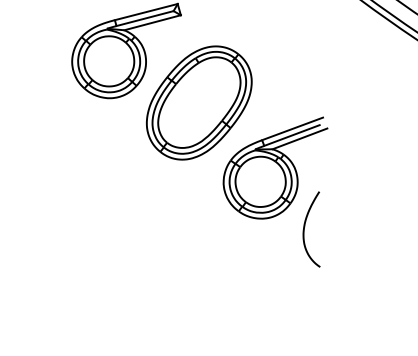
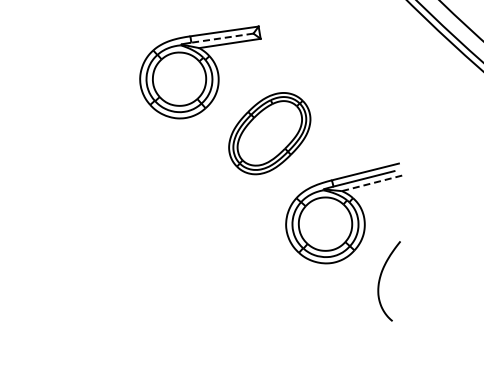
line: (144, 18) -> (221, 38), solid -> dashed
part: (198, 102) -> (269, 133), size x0.7
line: (299, 139) -> (371, 183), solid -> dashed
curve: (304, 231) -> (380, 281), moved

